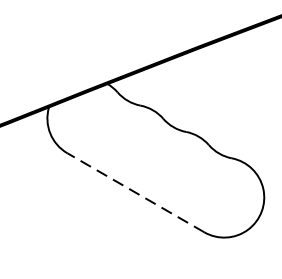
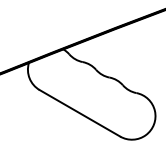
line: (135, 193) -> (79, 113), dashed -> solid

